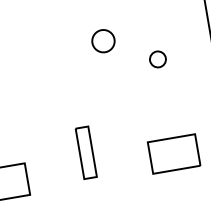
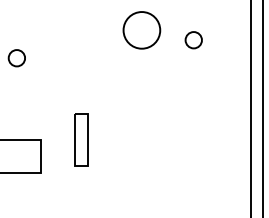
circle: (103, 41) -> (141, 30), size x1.6
circle: (157, 59) -> (193, 40), moved
part: (86, 152) -> (81, 139), moved
part: (173, 154) -> (193, 156), removed

